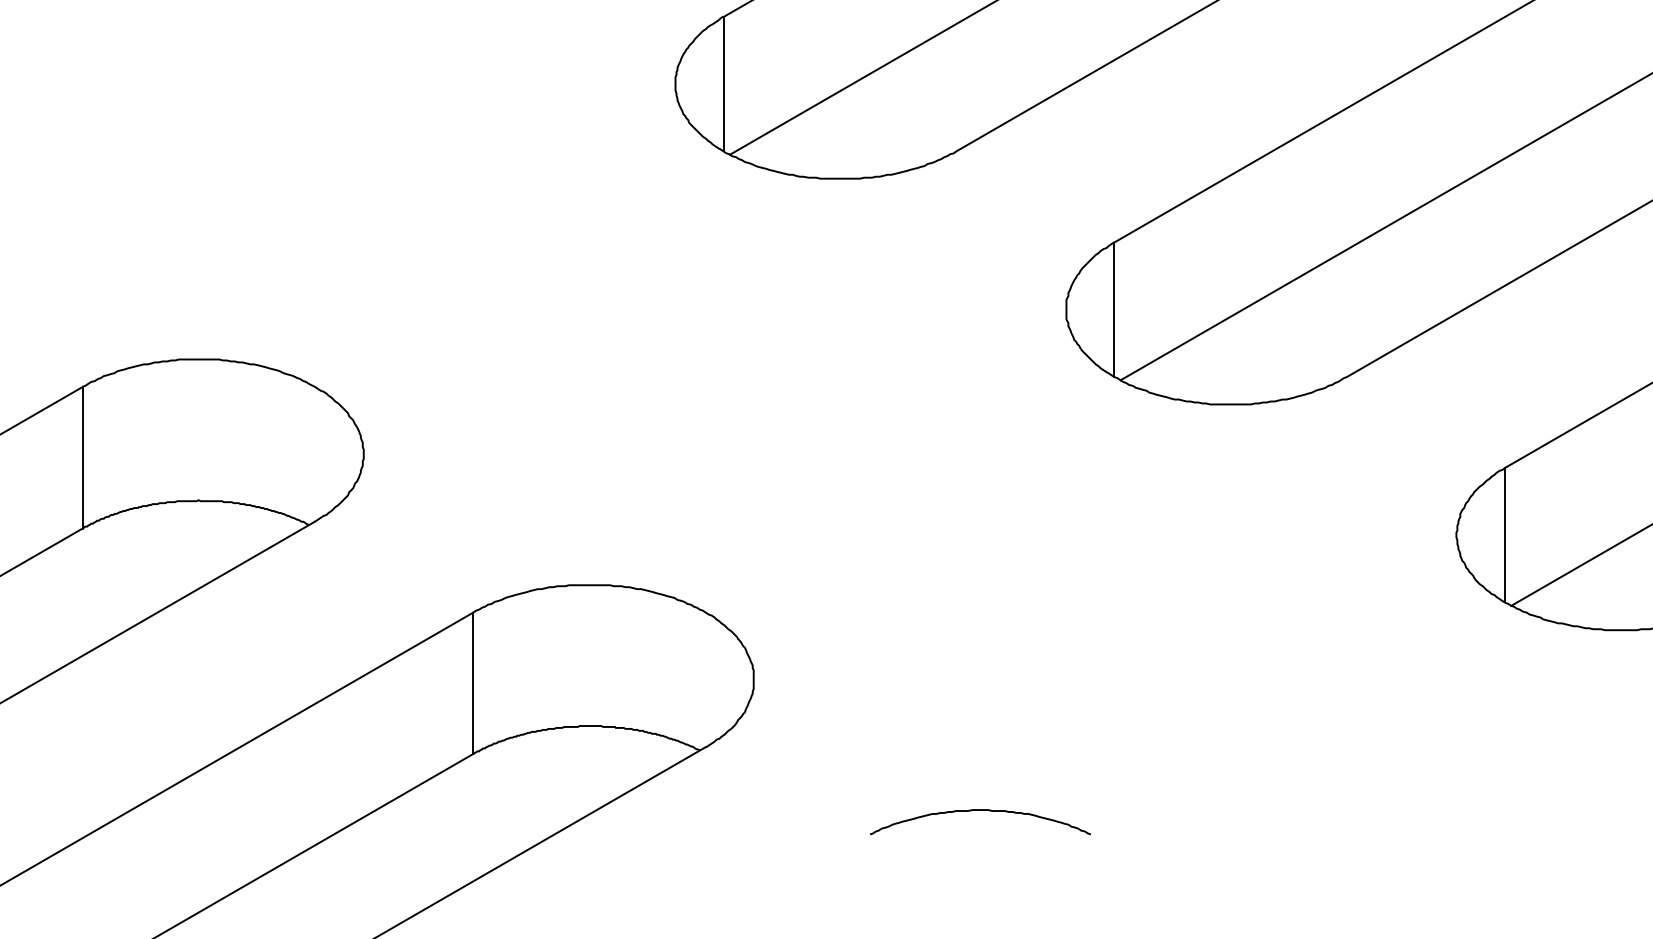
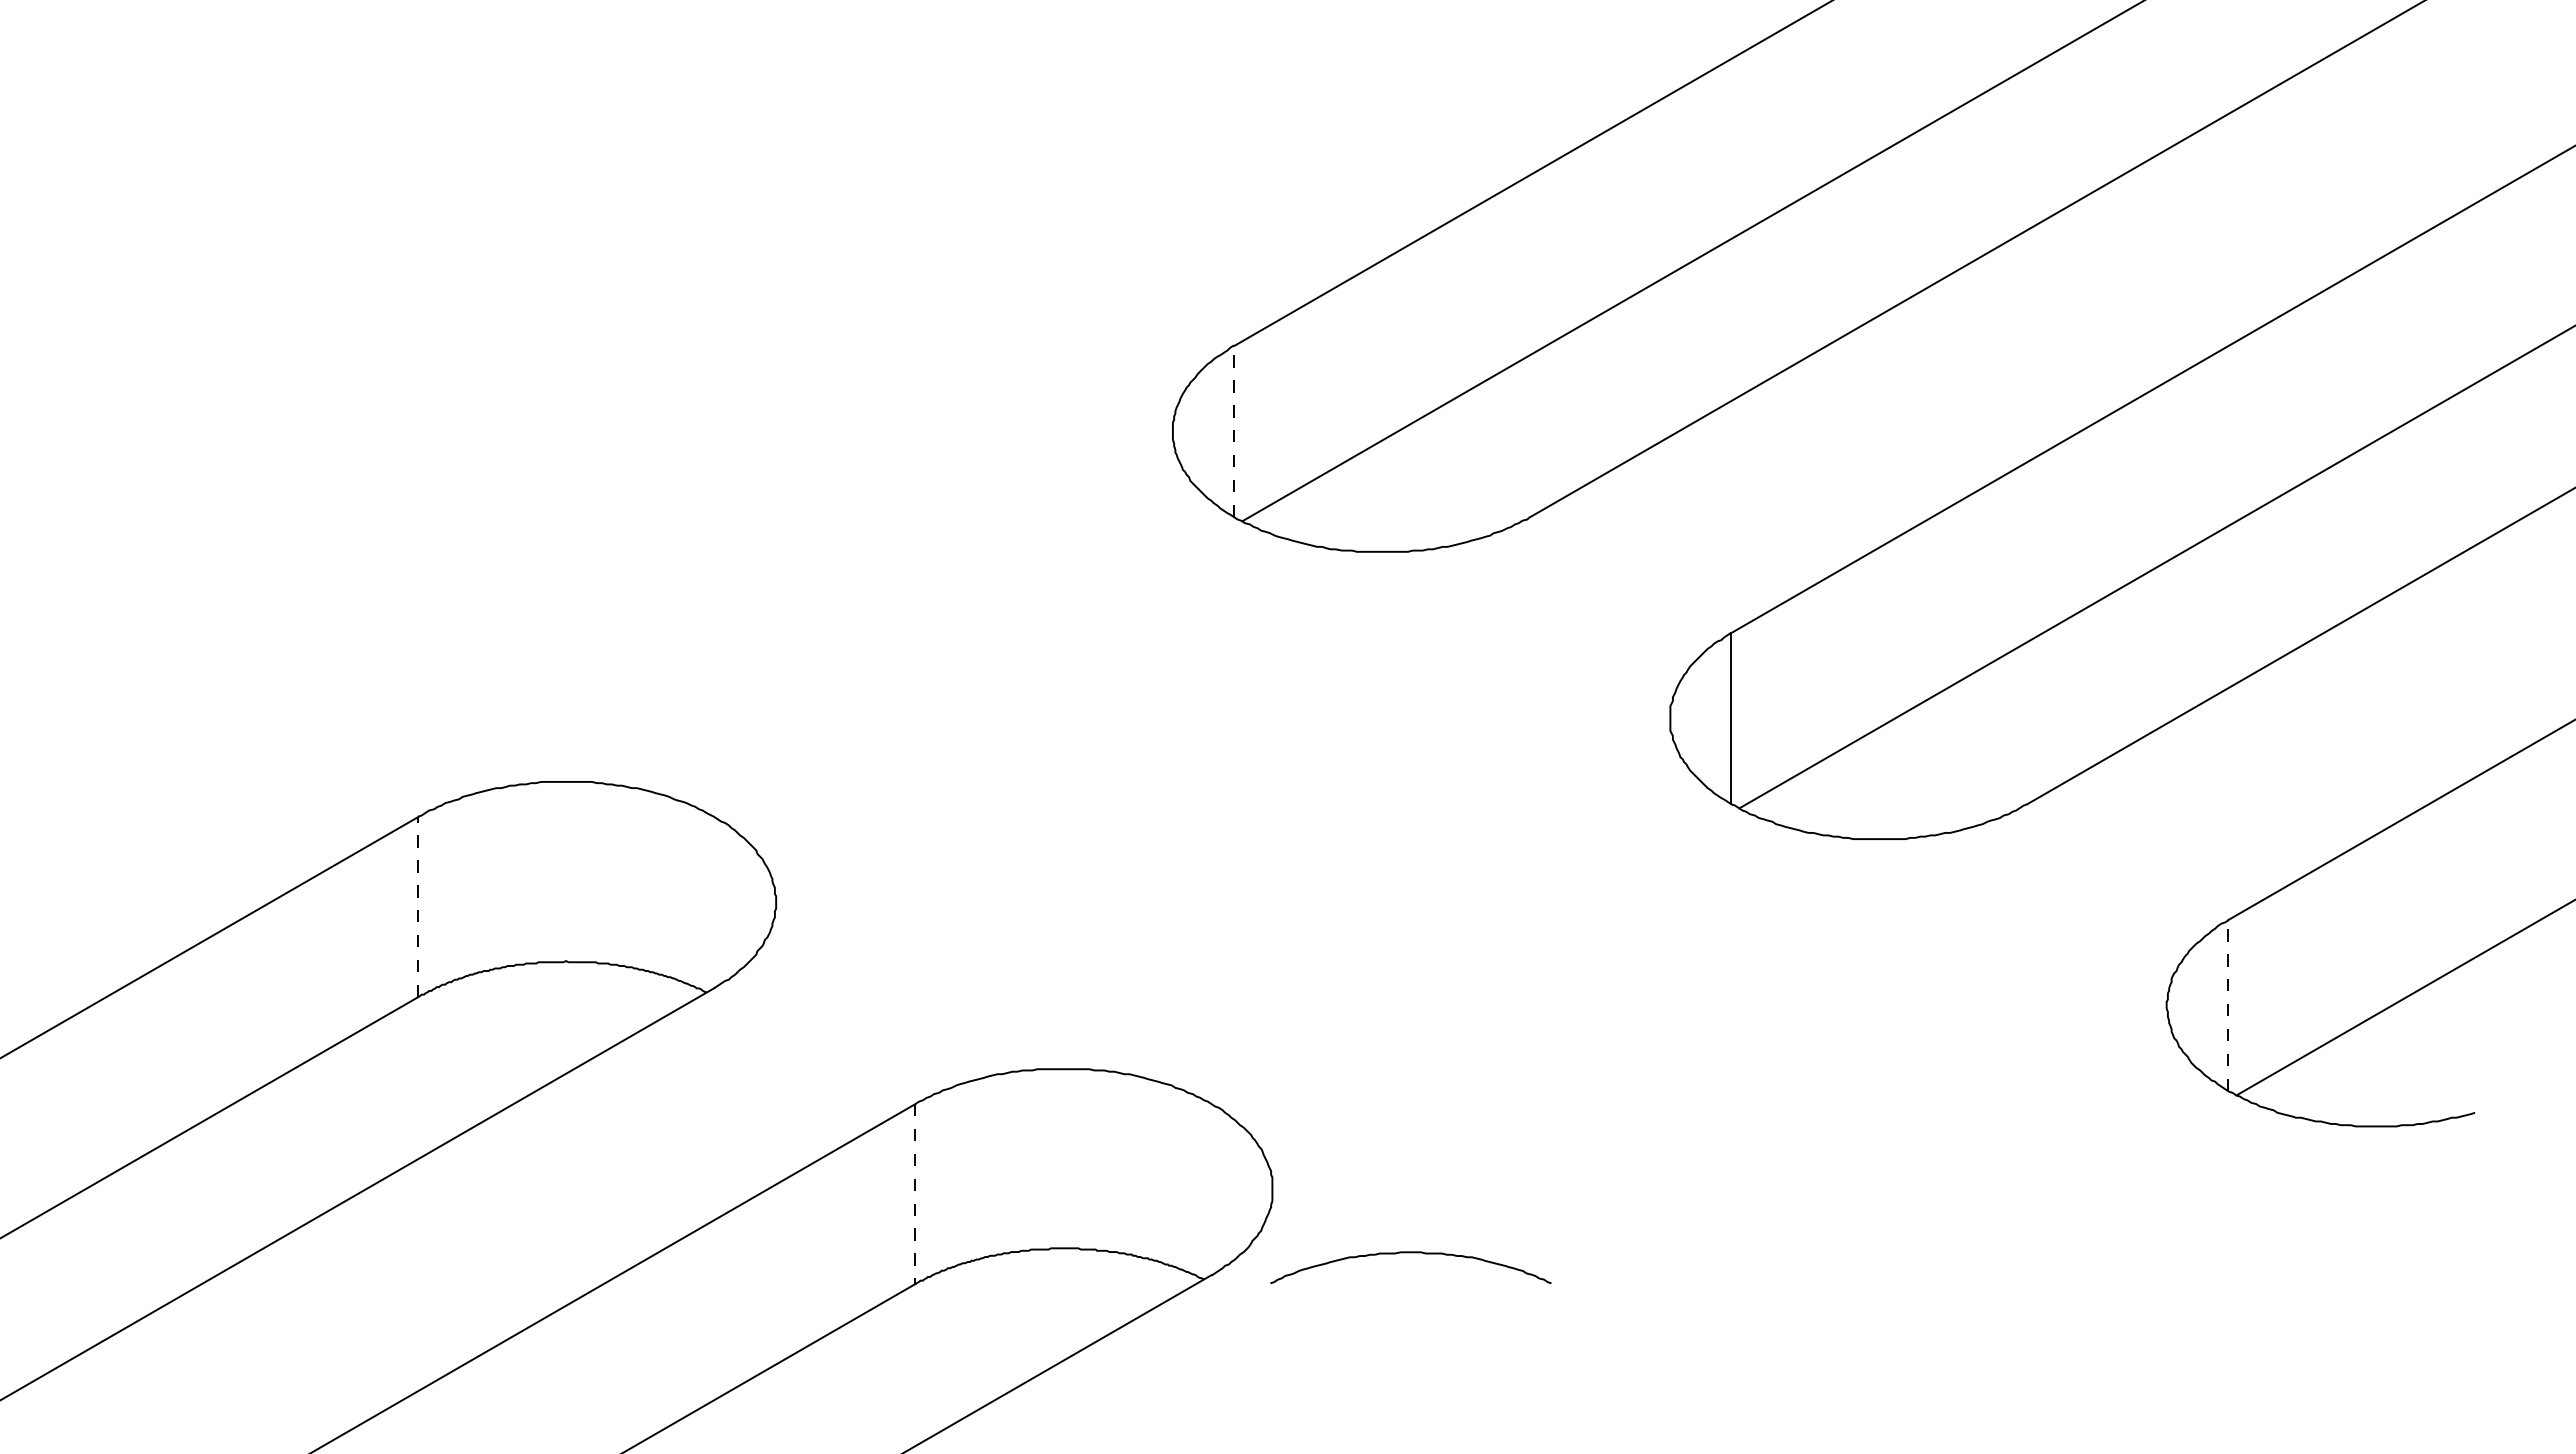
line: (723, 84) -> (1234, 431), solid -> dashed
line: (82, 457) -> (418, 906), solid -> dashed
line: (1505, 535) -> (2228, 1005), solid -> dashed
line: (473, 683) -> (915, 1194), solid -> dashed
curve: (980, 810) -> (1410, 1253), moved

